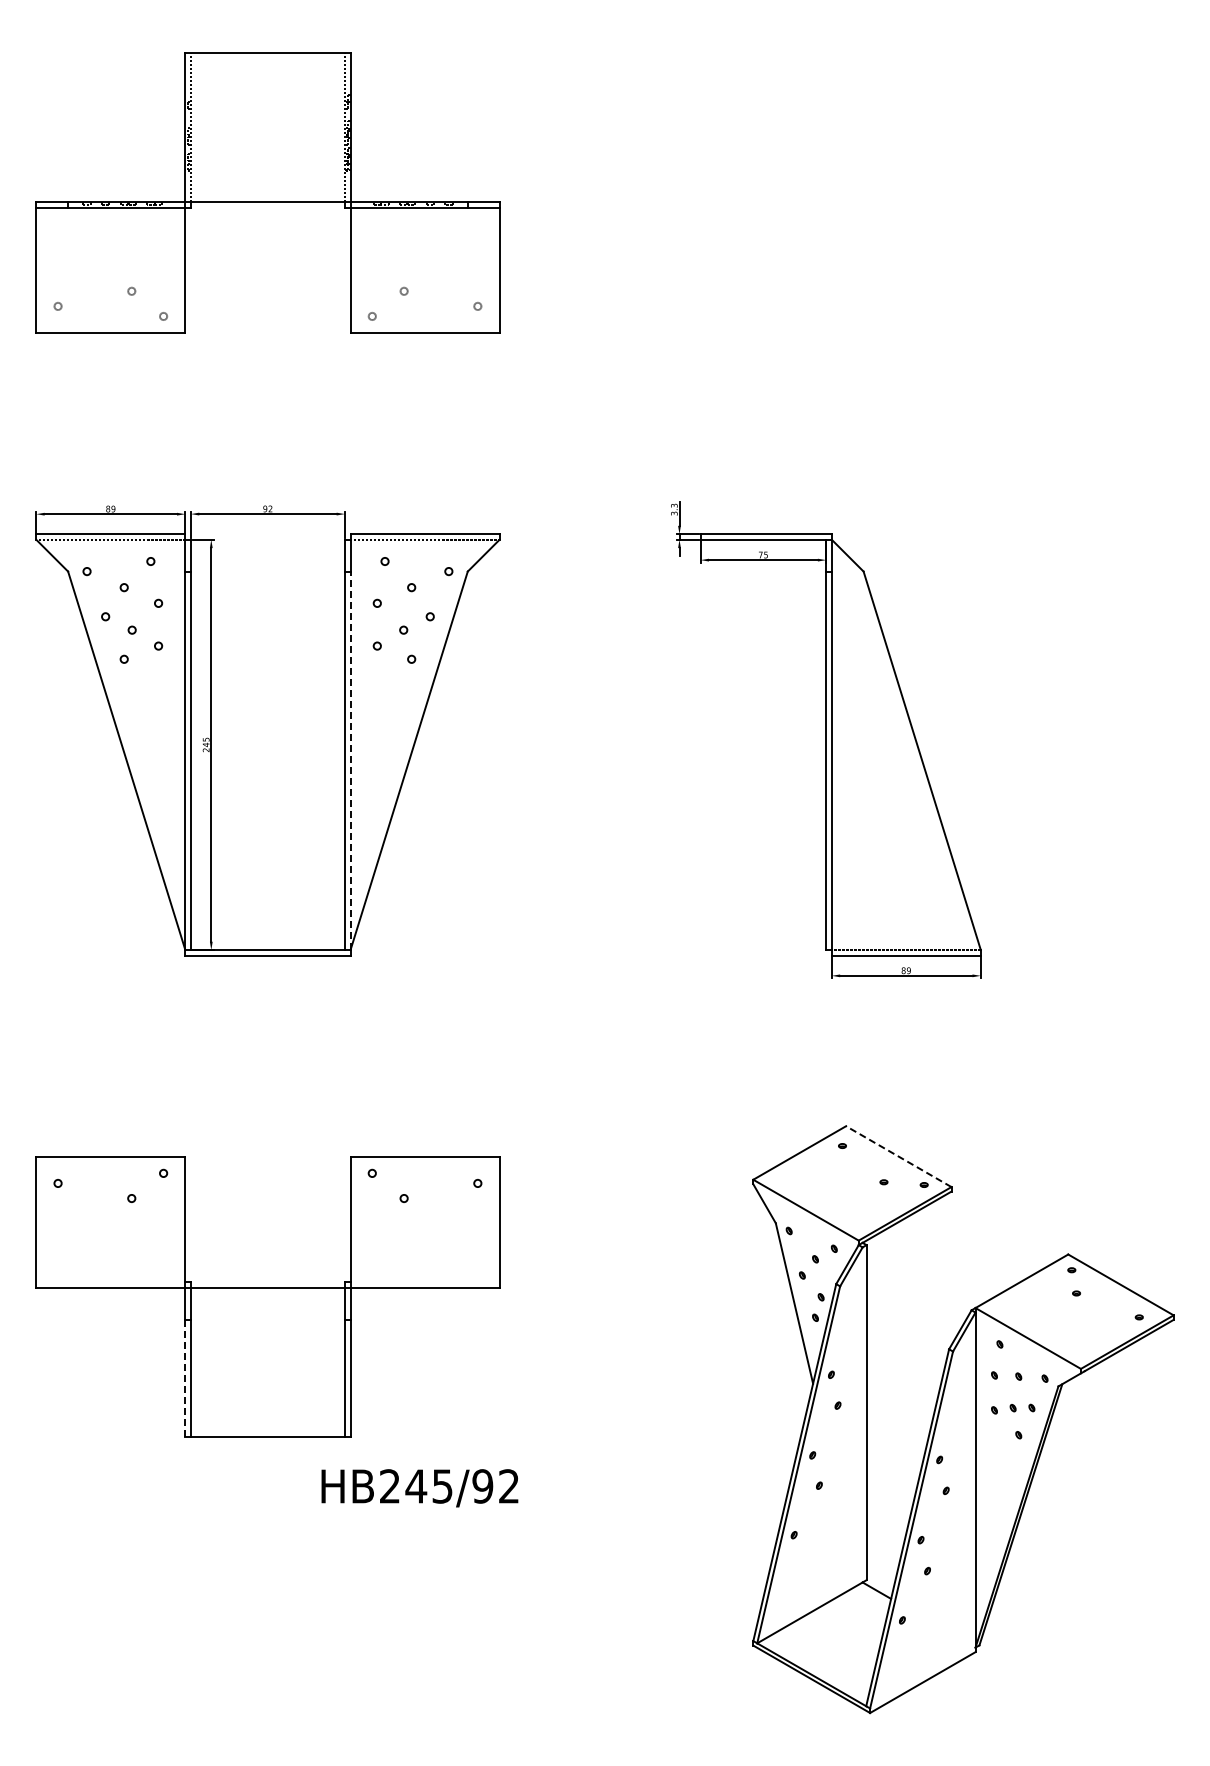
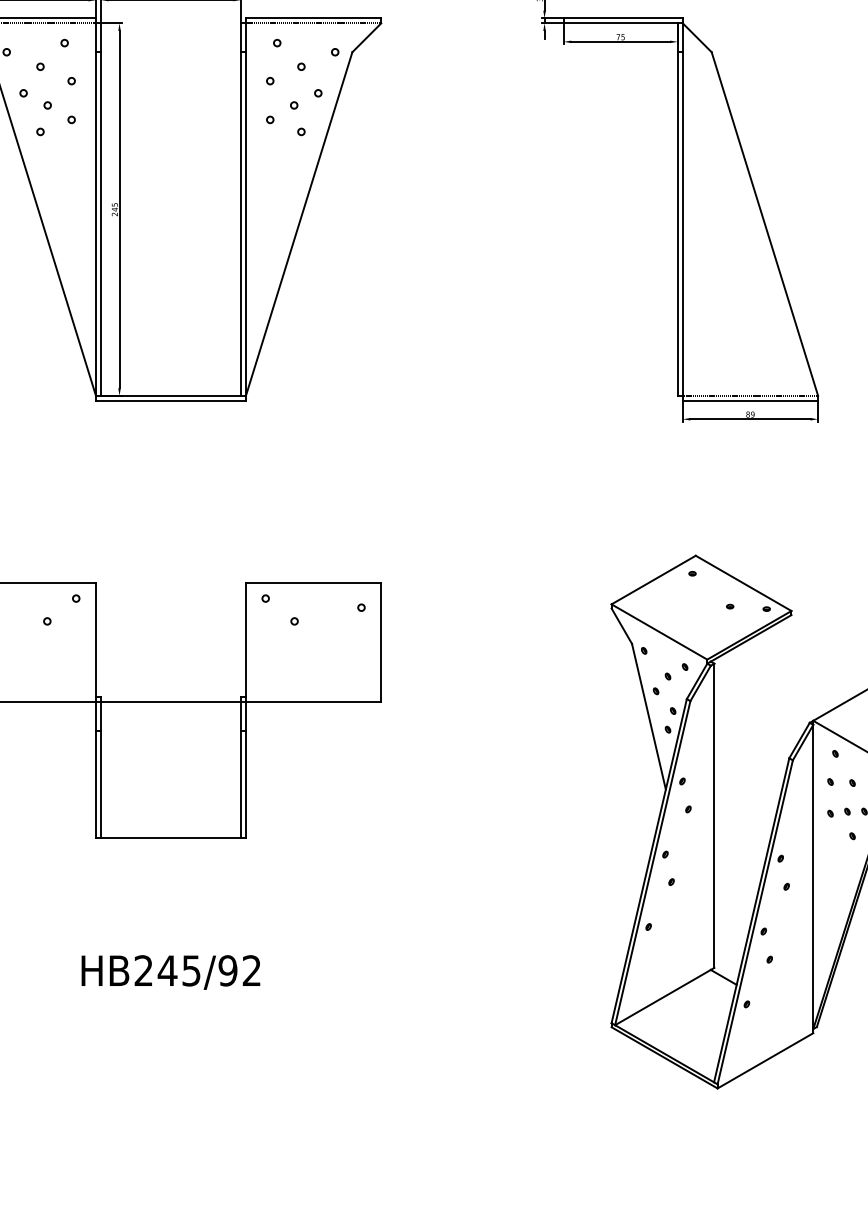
line: (350, 760) -> (245, 223), dashed -> solid
line: (898, 1156) -> (743, 583), dashed -> solid
line: (185, 1378) -> (96, 784), dashed -> solid
text: (419, 1488) -> (170, 972), moved

